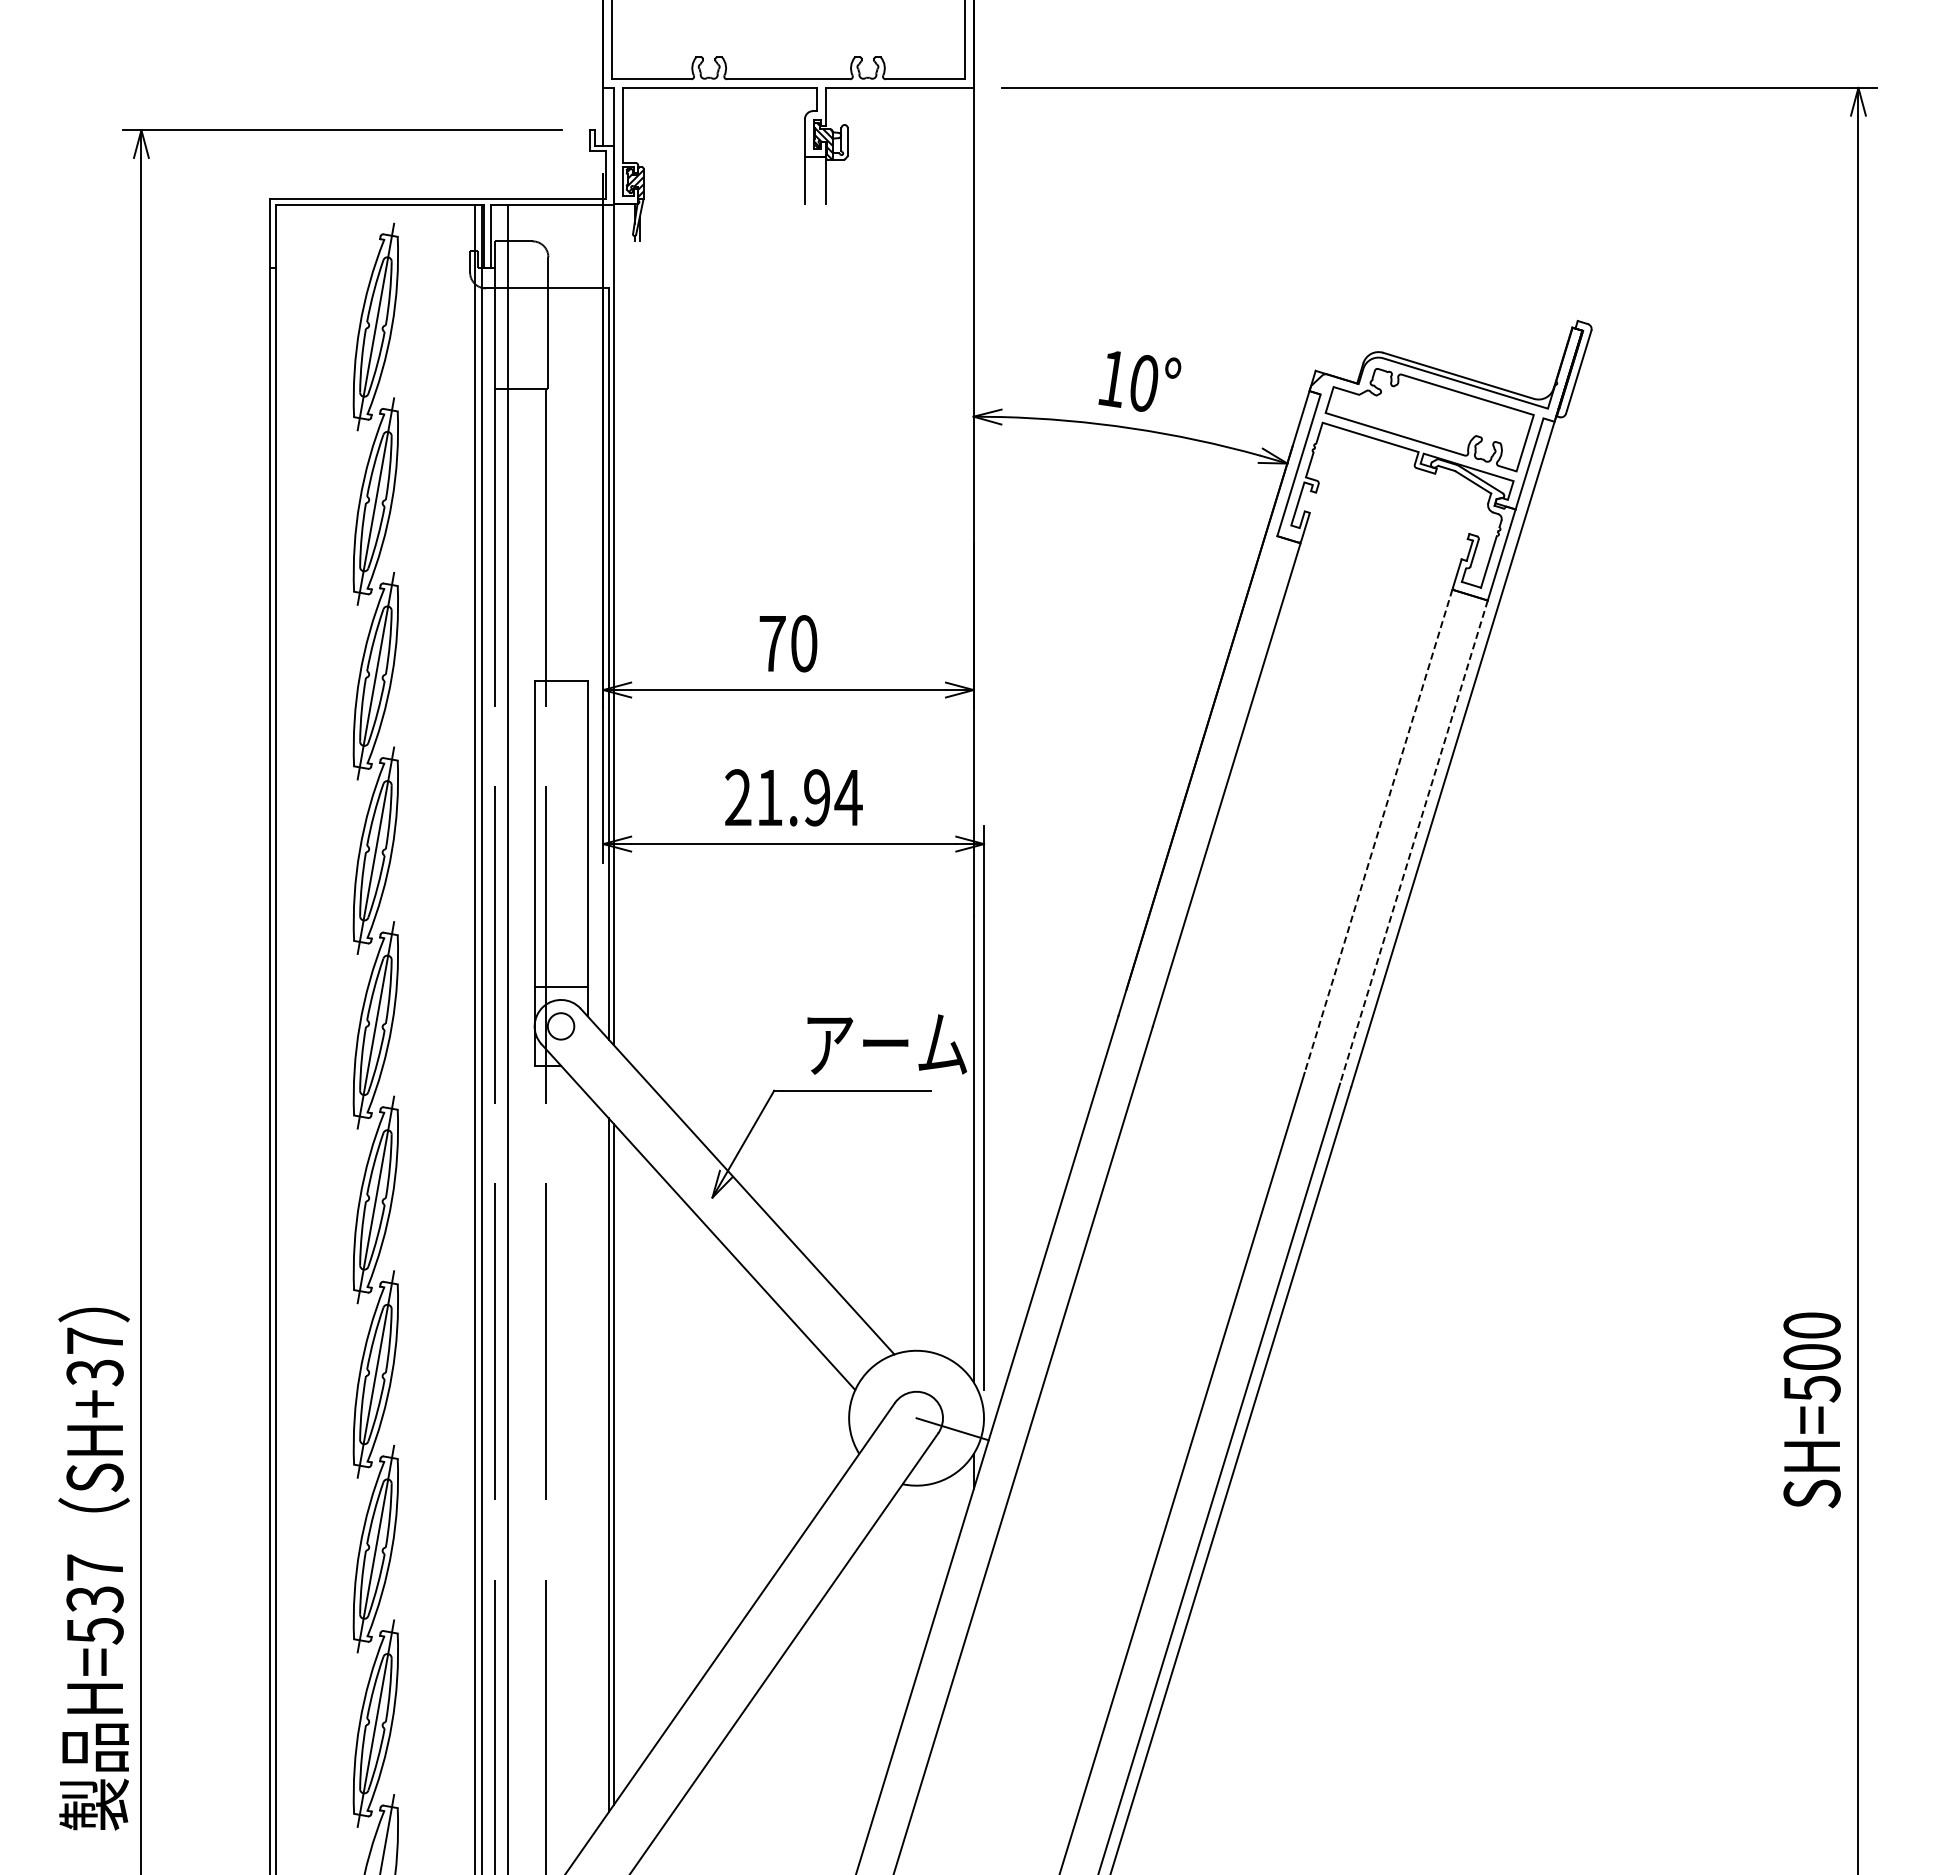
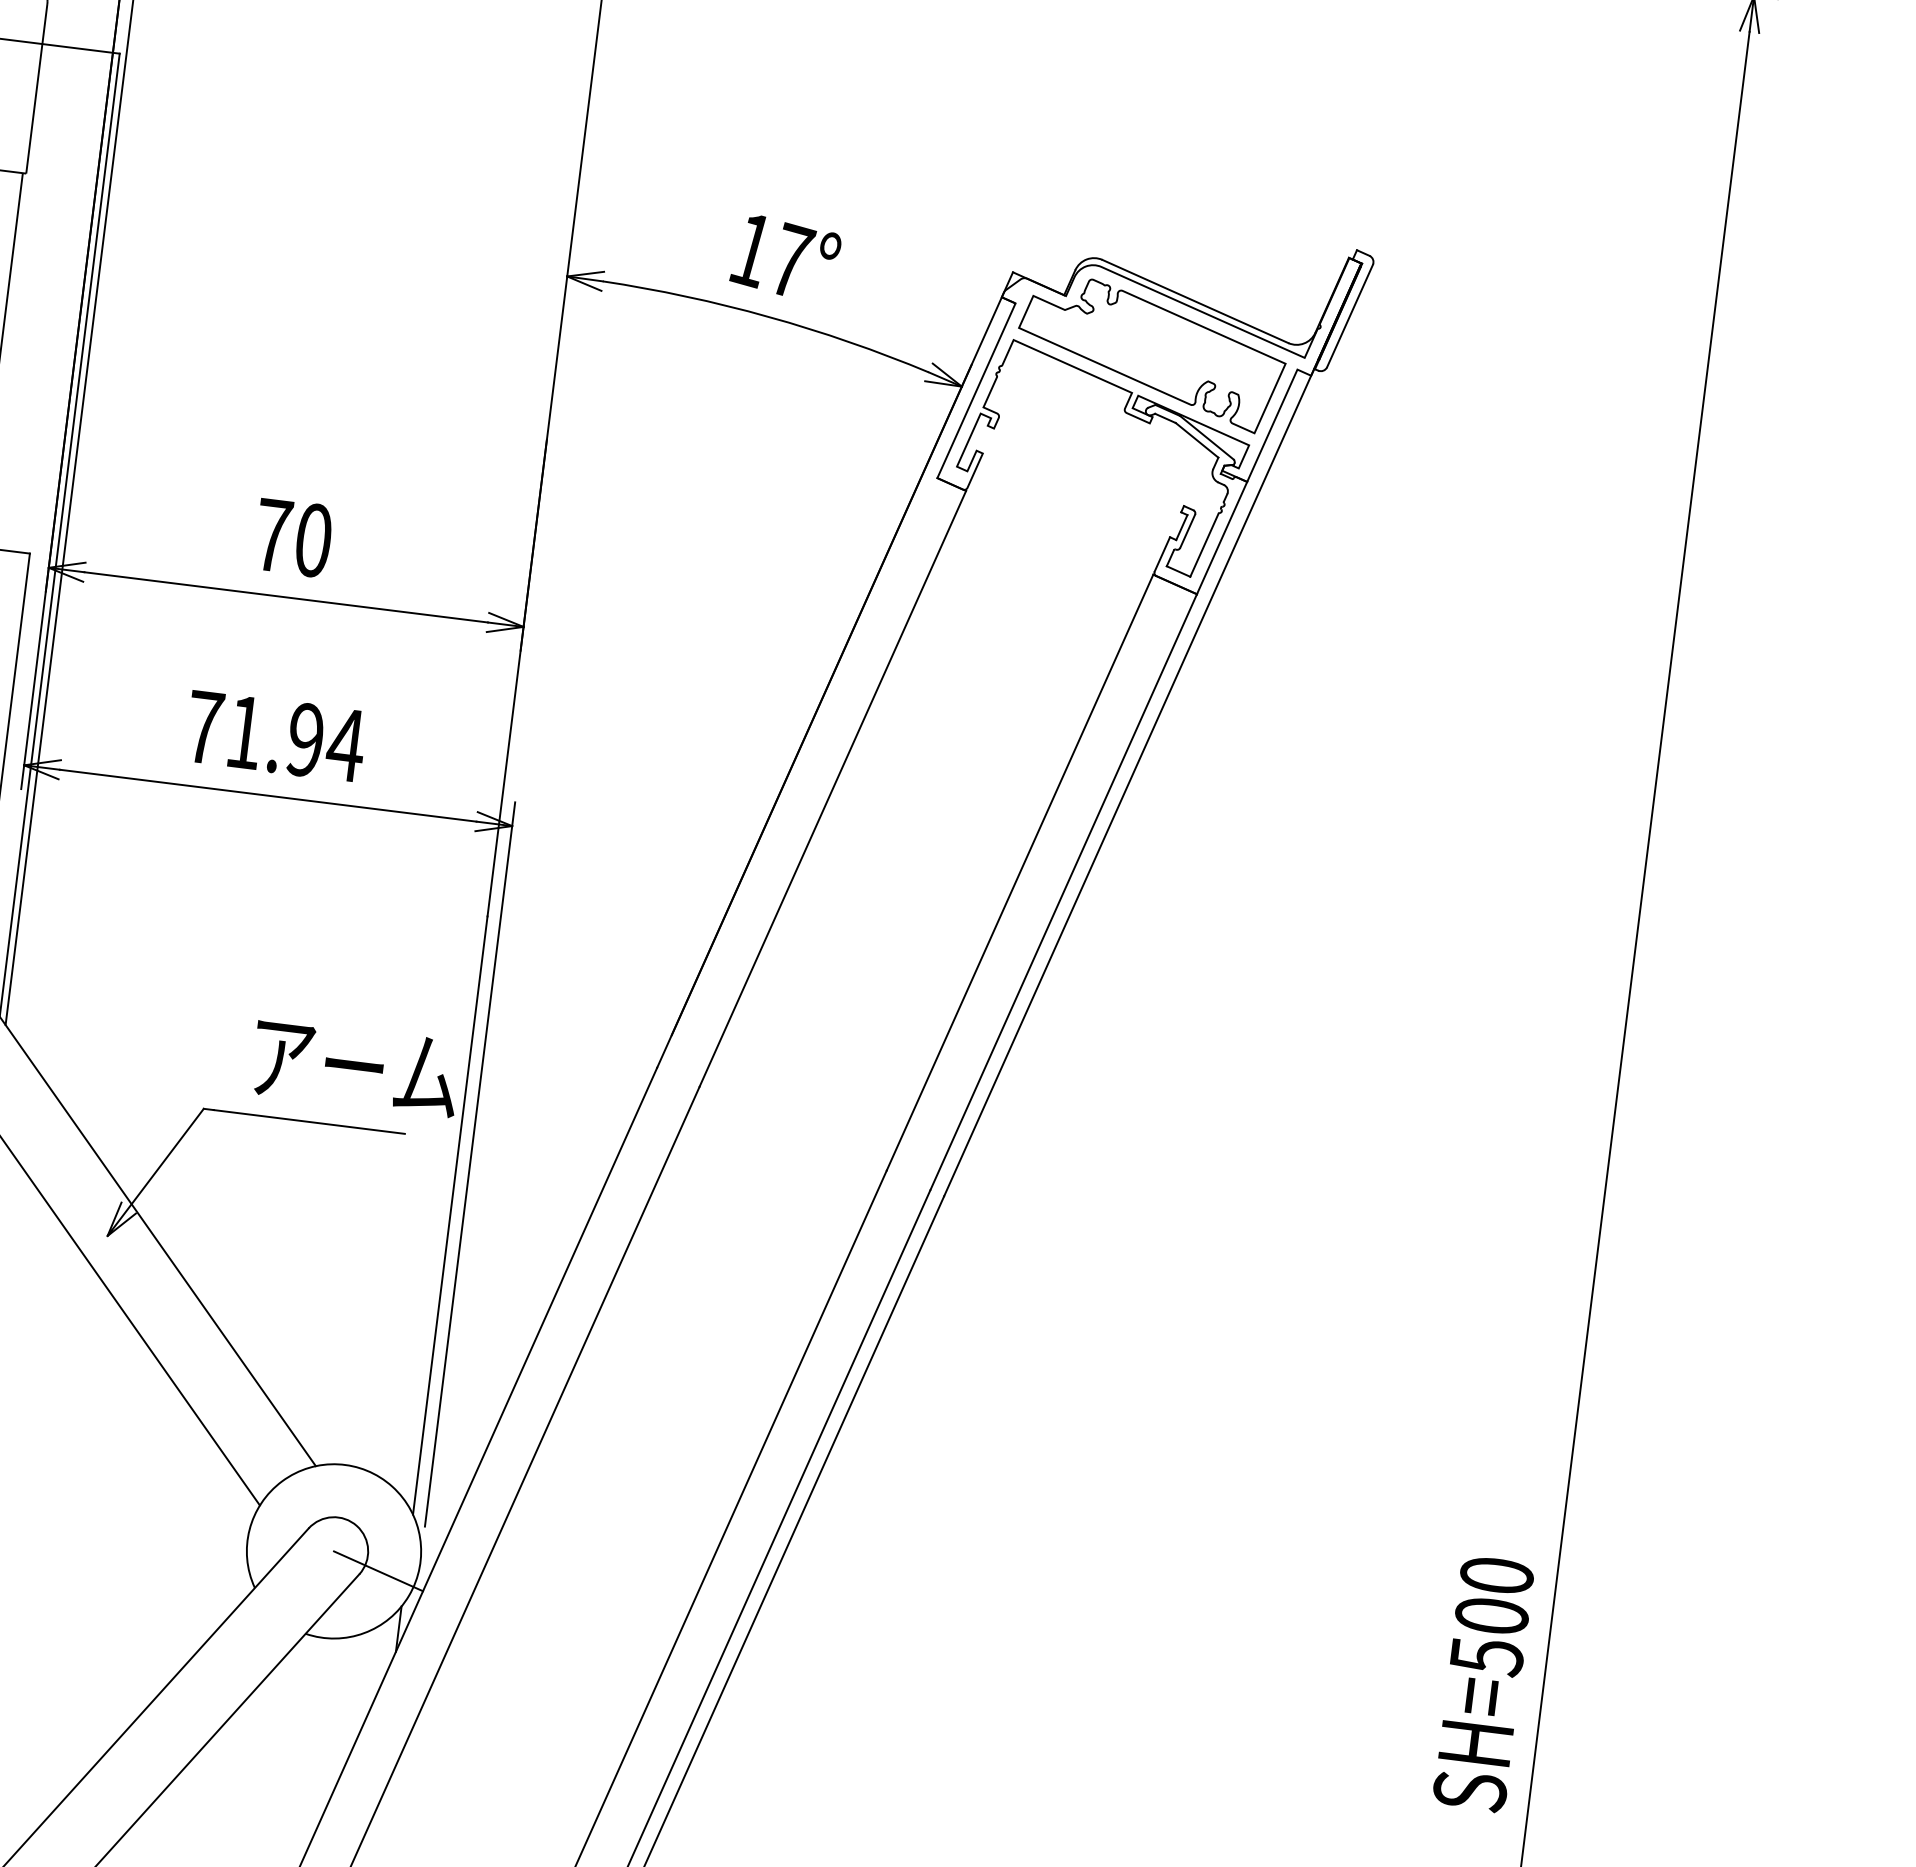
text: (1145, 382) -> (792, 260), 10° -> 17°
text: (738, 797) -> (204, 727), 21.94 -> 71.94
line: (1378, 831) -> (1019, 872), dashed -> solid
line: (1413, 842) -> (1063, 892), dashed -> solid

